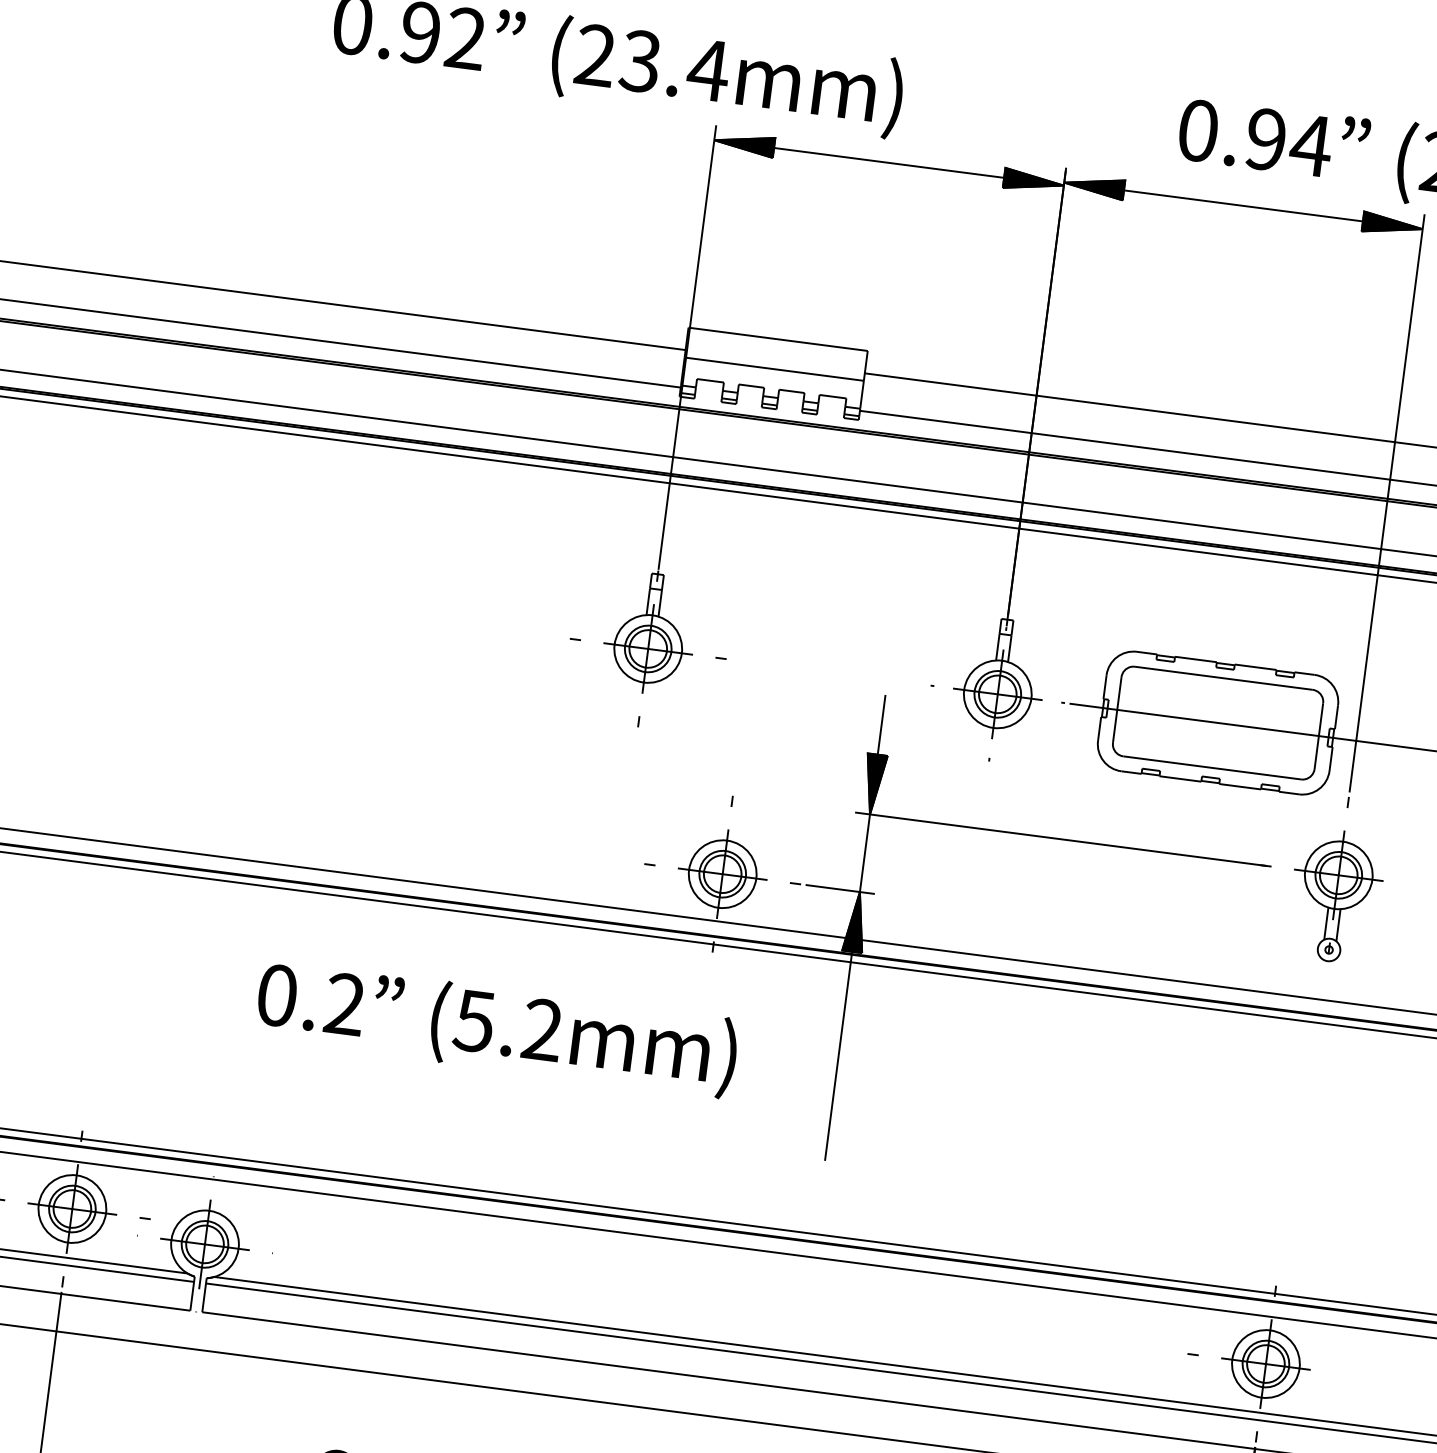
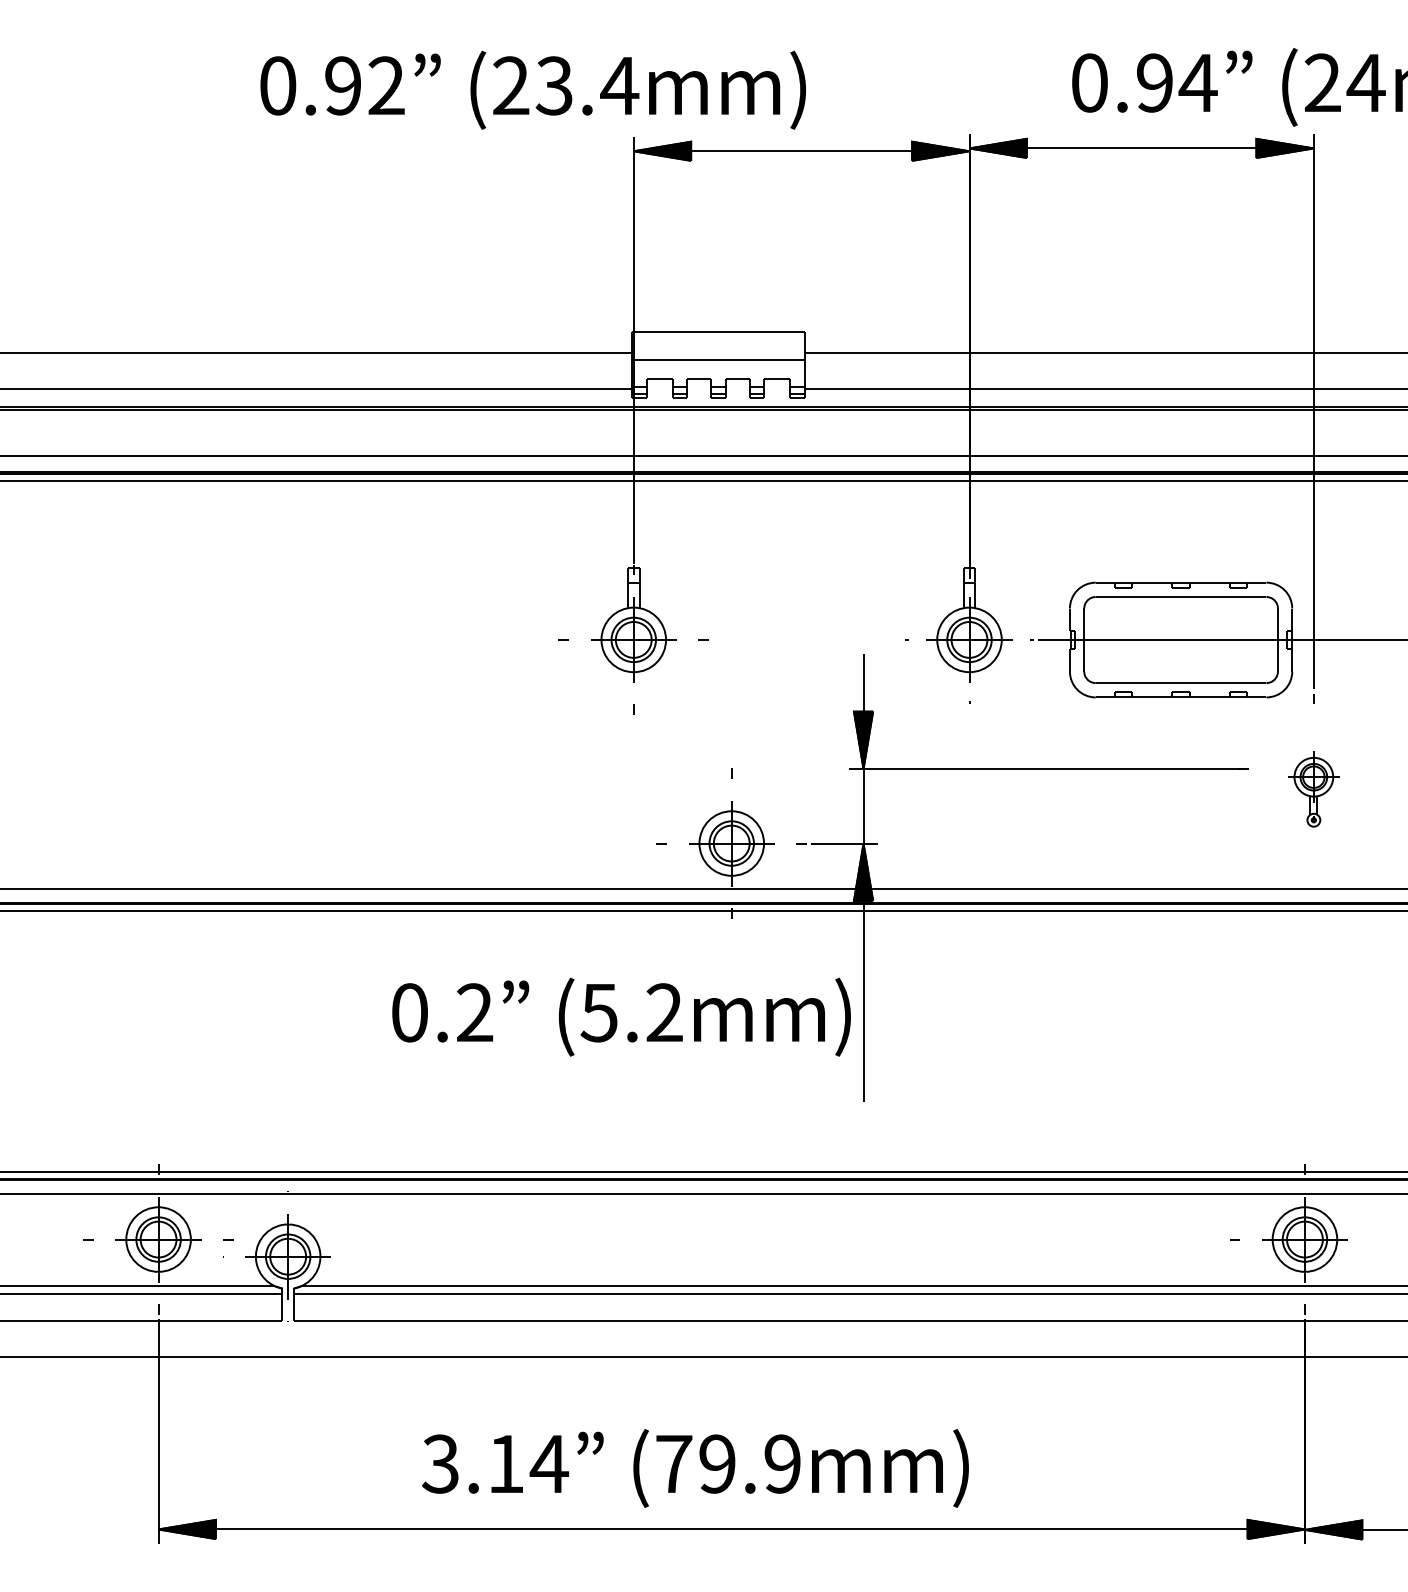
part: (1335, 896) -> (1313, 789), size x0.6
text: (497, 1028) -> (621, 1016), moved

